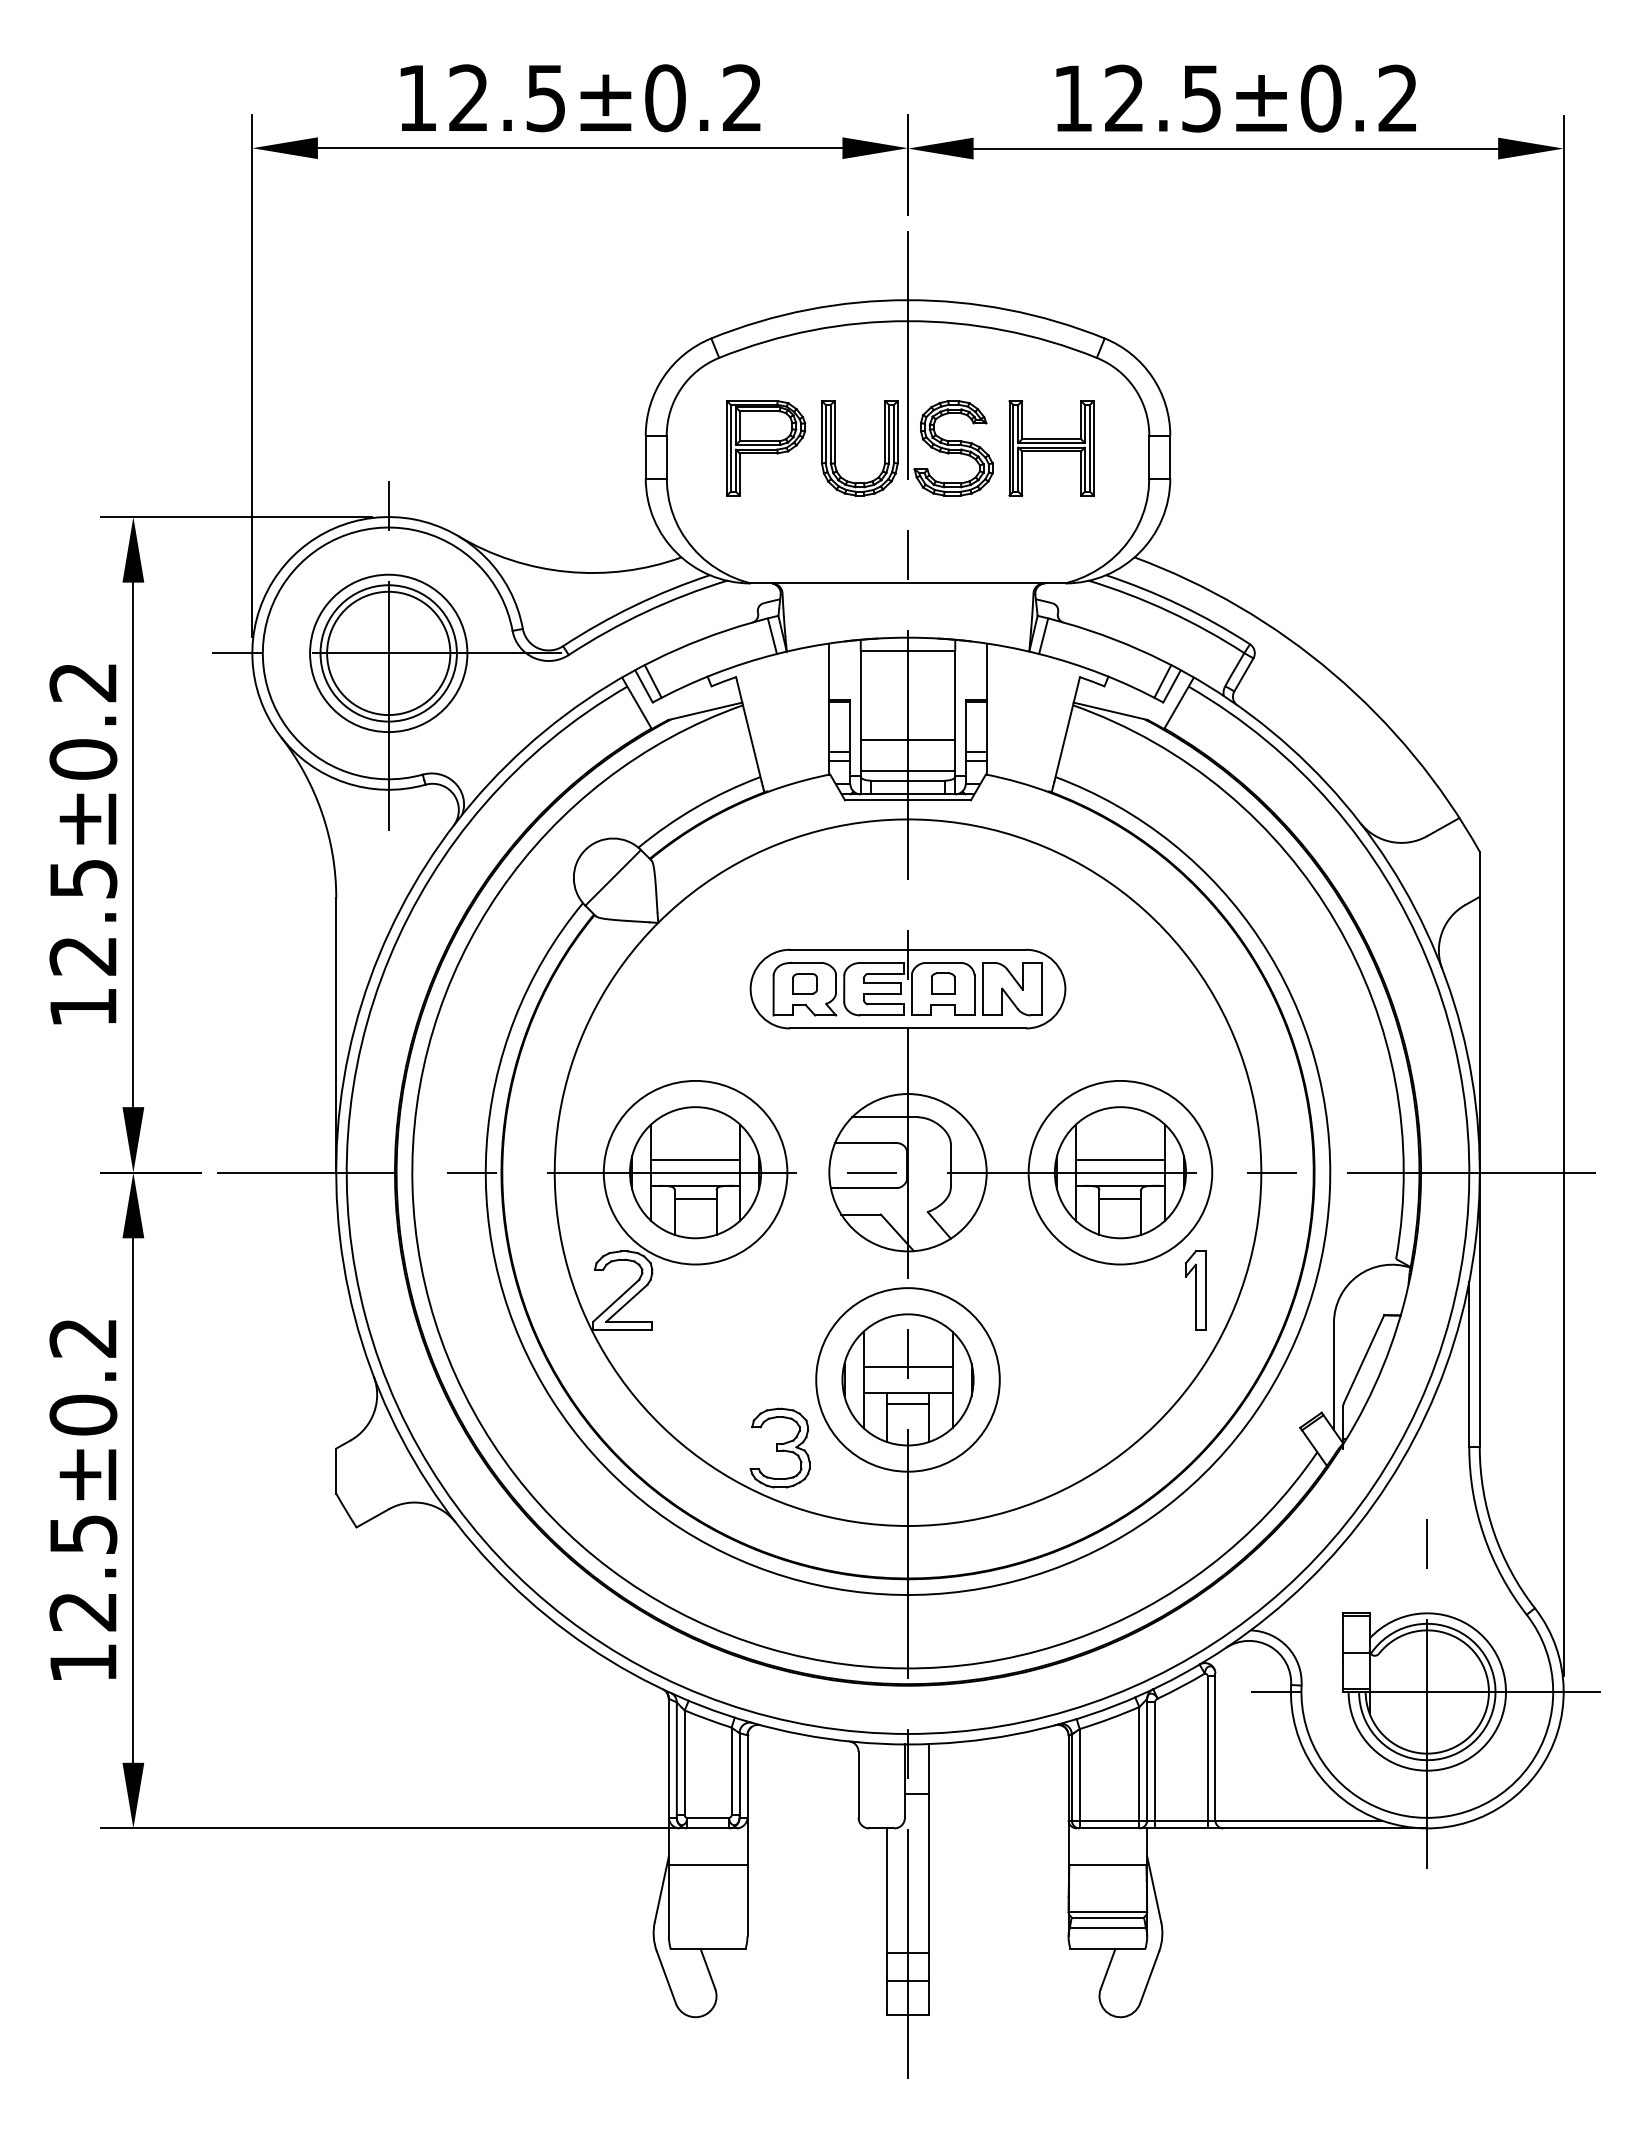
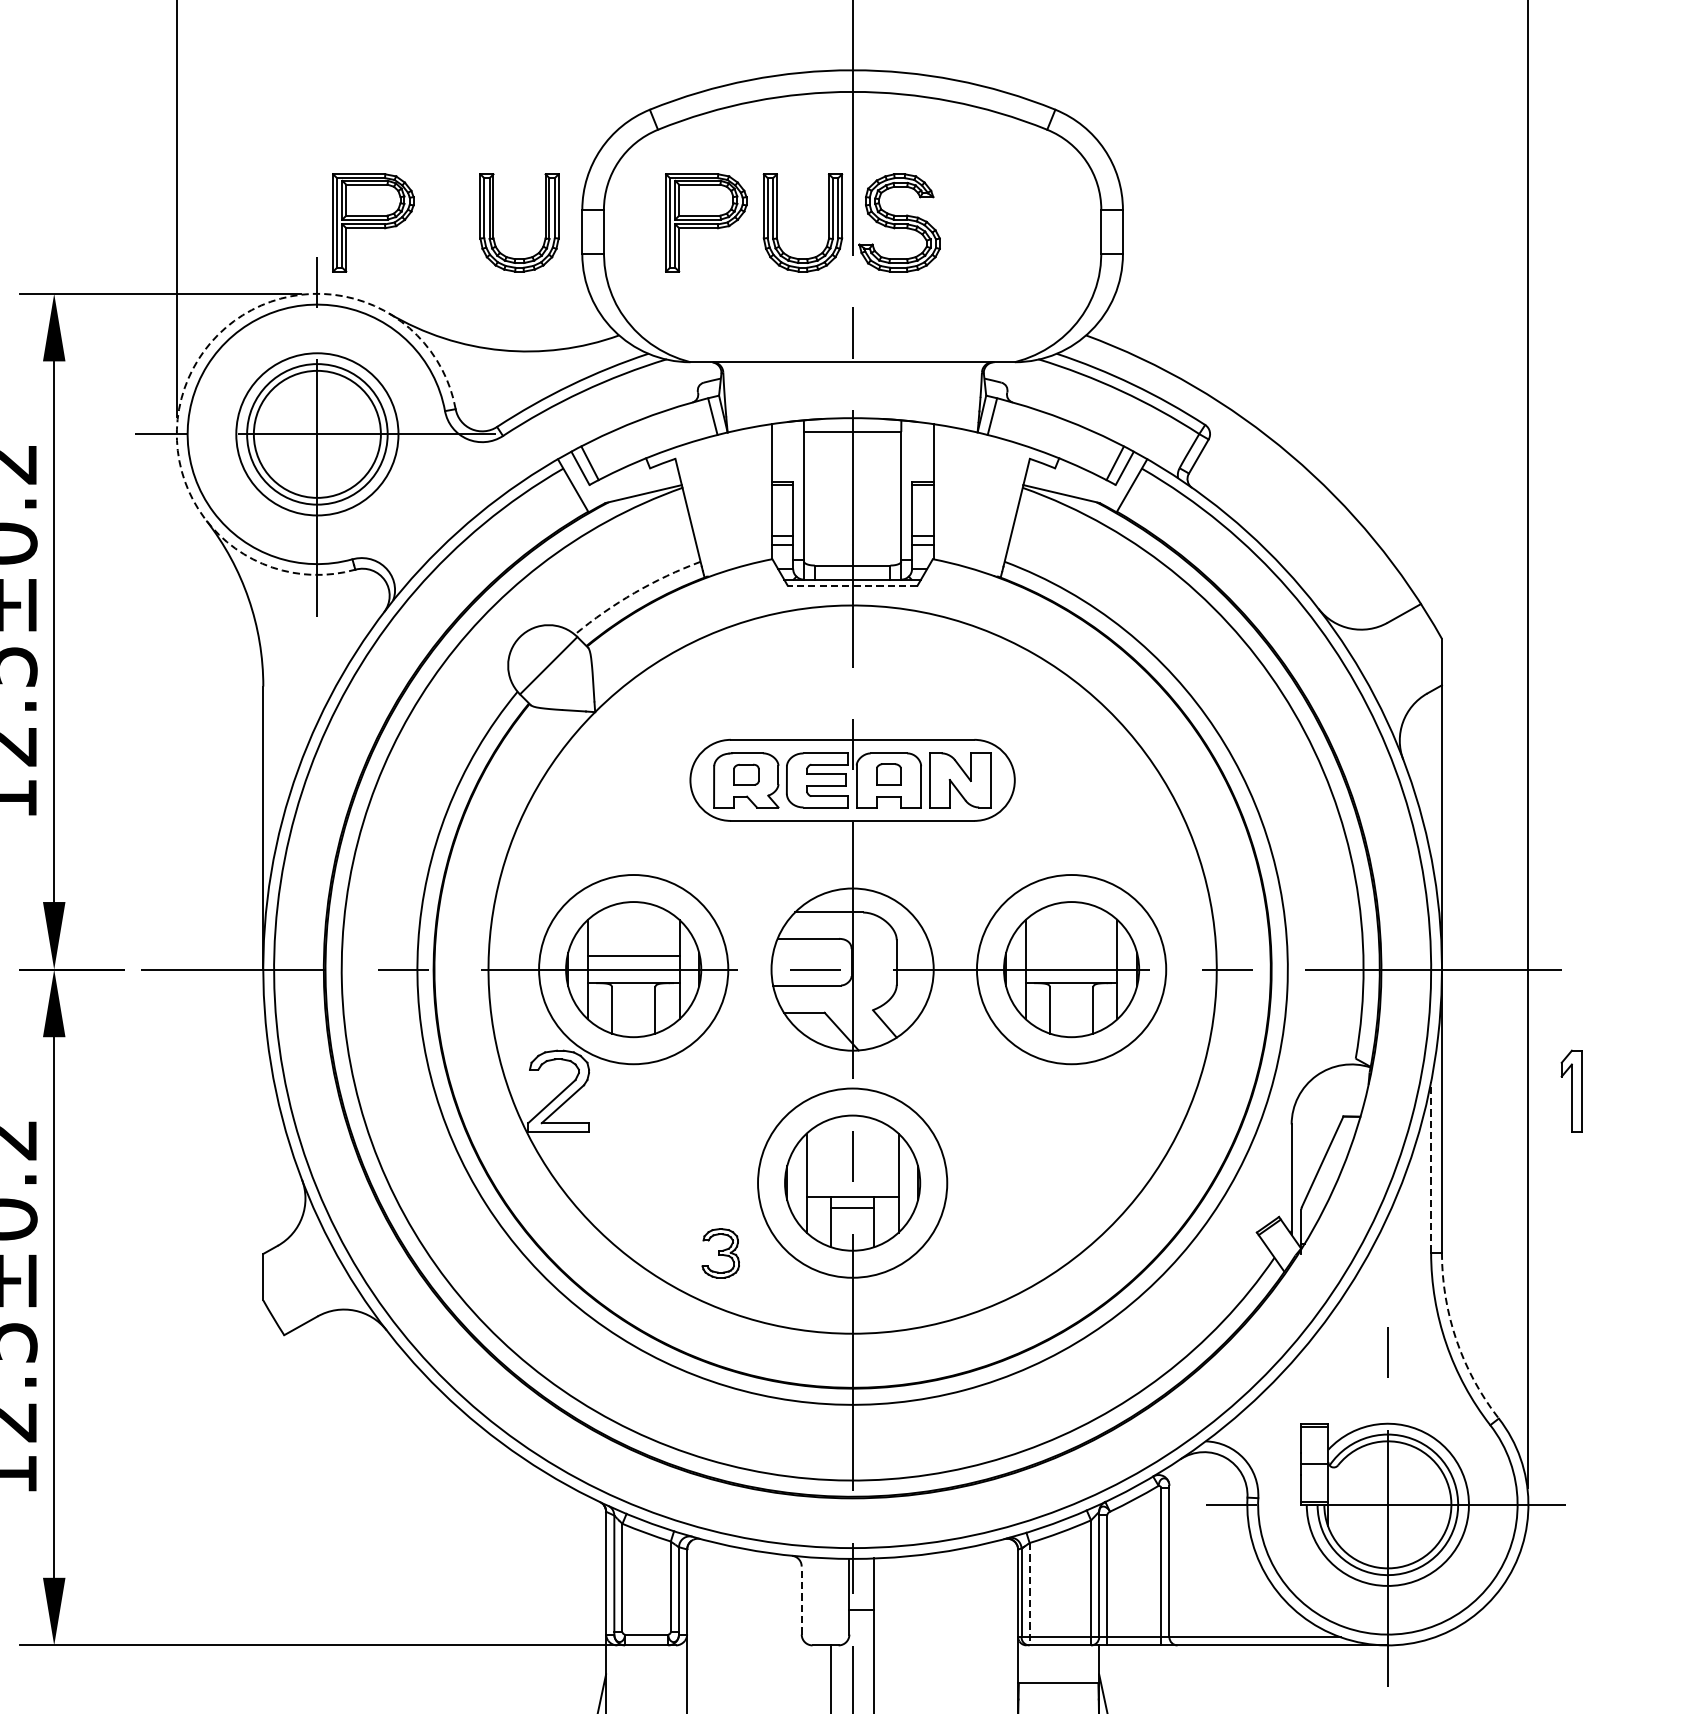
part: (443, 448) -> (373, 223), added
part: (560, 448) -> (494, 223), added
part: (1051, 448) -> (1000, 223), removed
arc: (273, 581) -> (198, 360), solid -> dashed
line: (907, 739) -> (852, 523), removed
line: (907, 770) -> (852, 555), removed
line: (908, 800) -> (853, 585), solid -> dashed
arc: (696, 807) -> (634, 593), solid -> dashed
line: (1119, 1159) -> (1070, 955), removed
line: (695, 1198) -> (633, 996), removed
line: (1120, 1198) -> (1071, 996), removed
part: (1195, 1290) -> (1571, 1091), moved
line: (1469, 1364) -> (1431, 1167), solid -> dashed
line: (907, 1366) -> (852, 1169), removed
part: (779, 1447) -> (720, 1252), size x0.6
arc: (1493, 1532) -> (1456, 1340), solid -> dashed
line: (1079, 1778) -> (1029, 1593), solid -> dashed
line: (858, 1784) -> (801, 1600), solid -> dashed
line: (707, 1865) -> (645, 1683), removed

